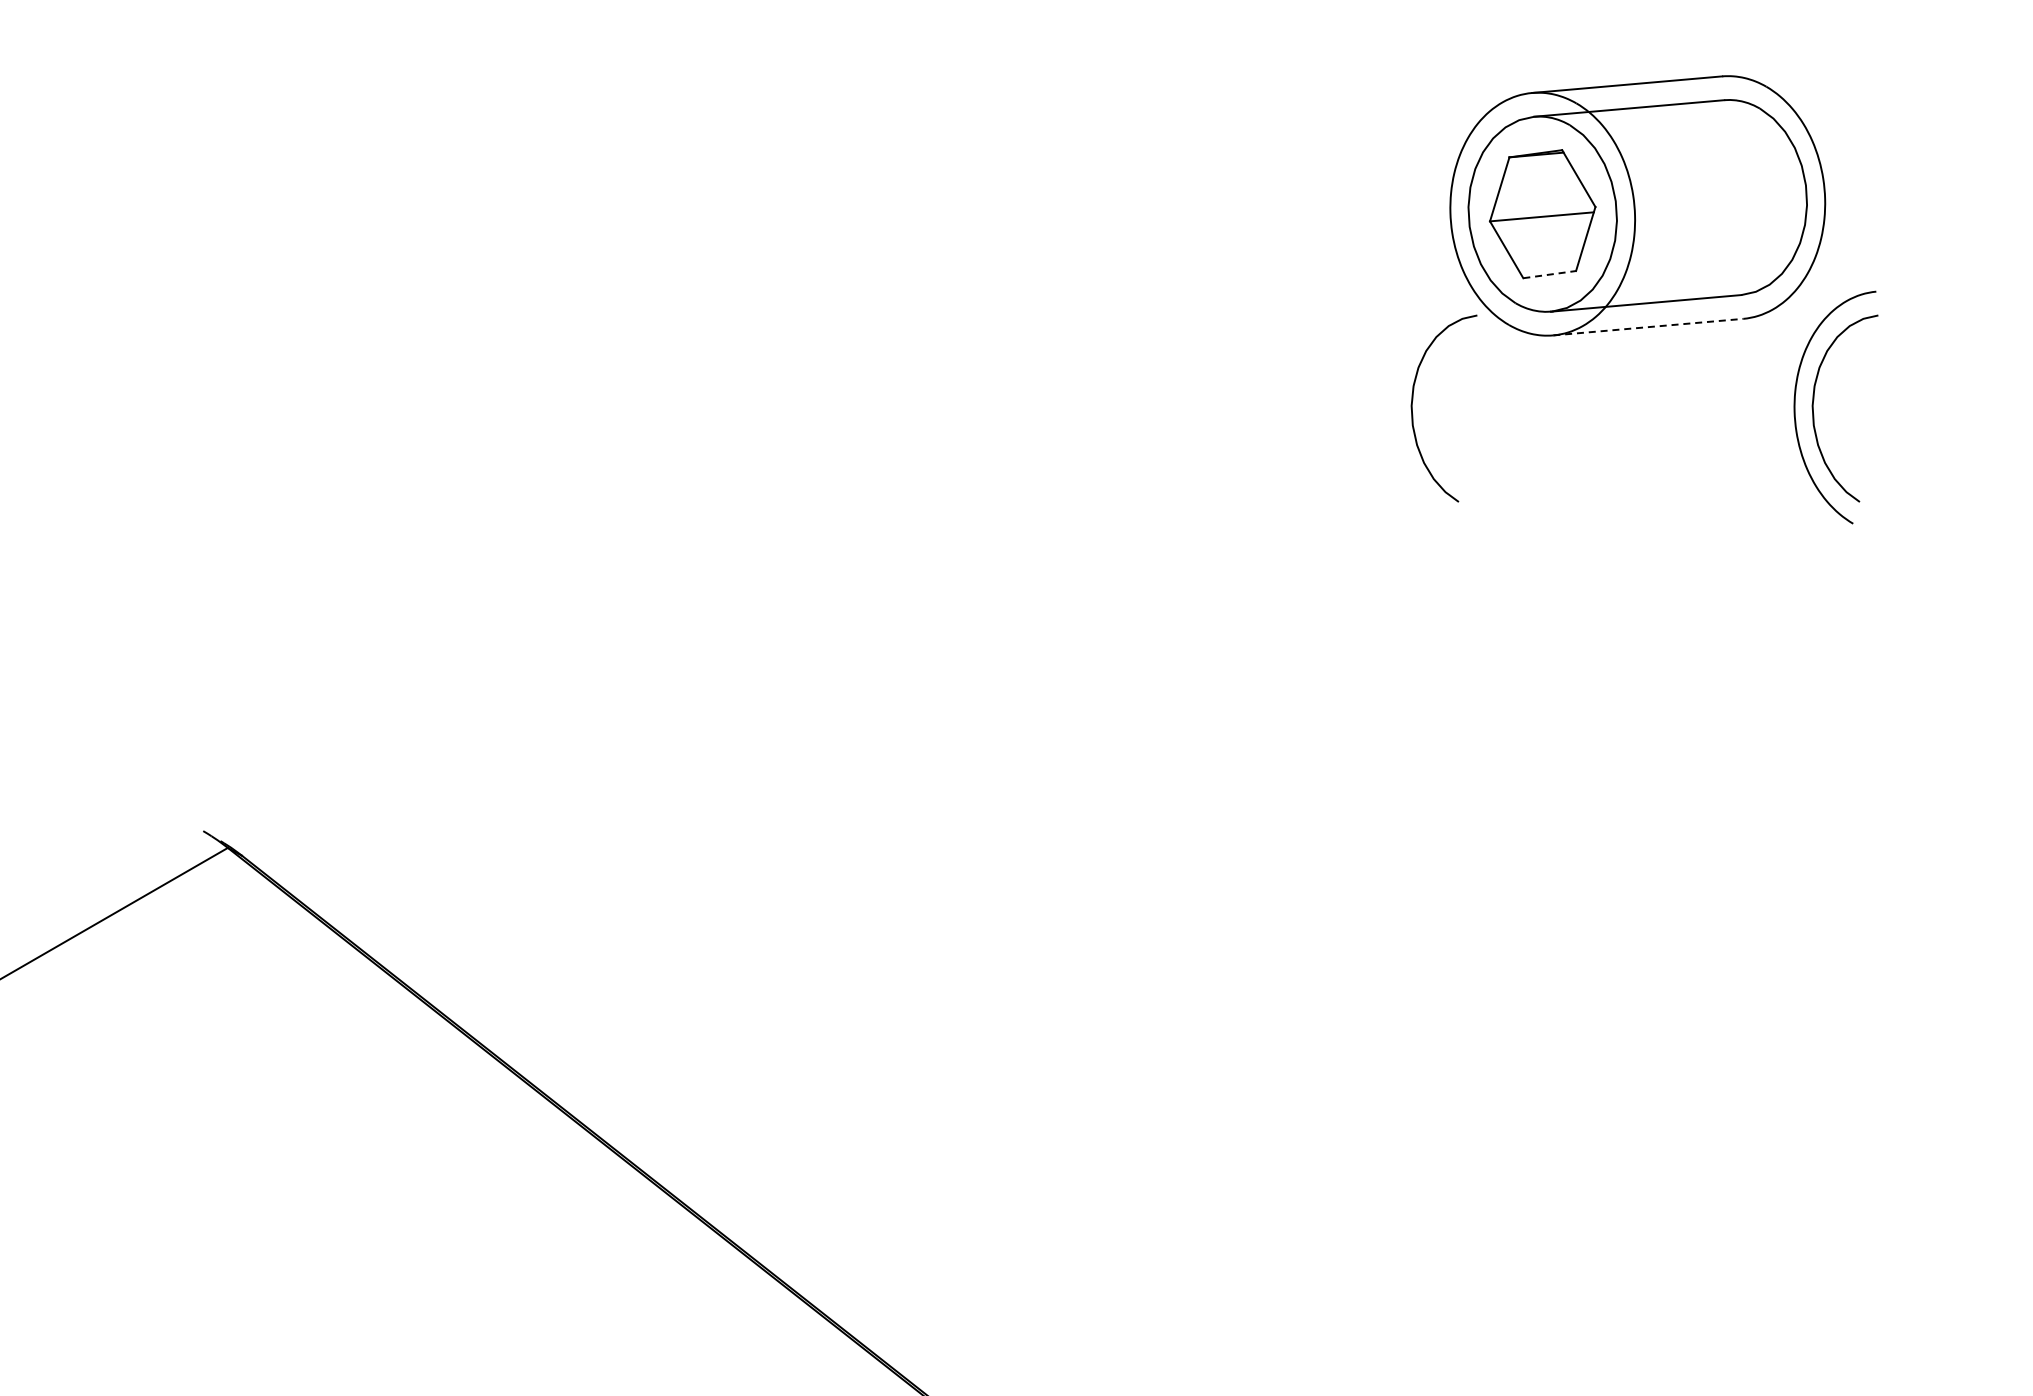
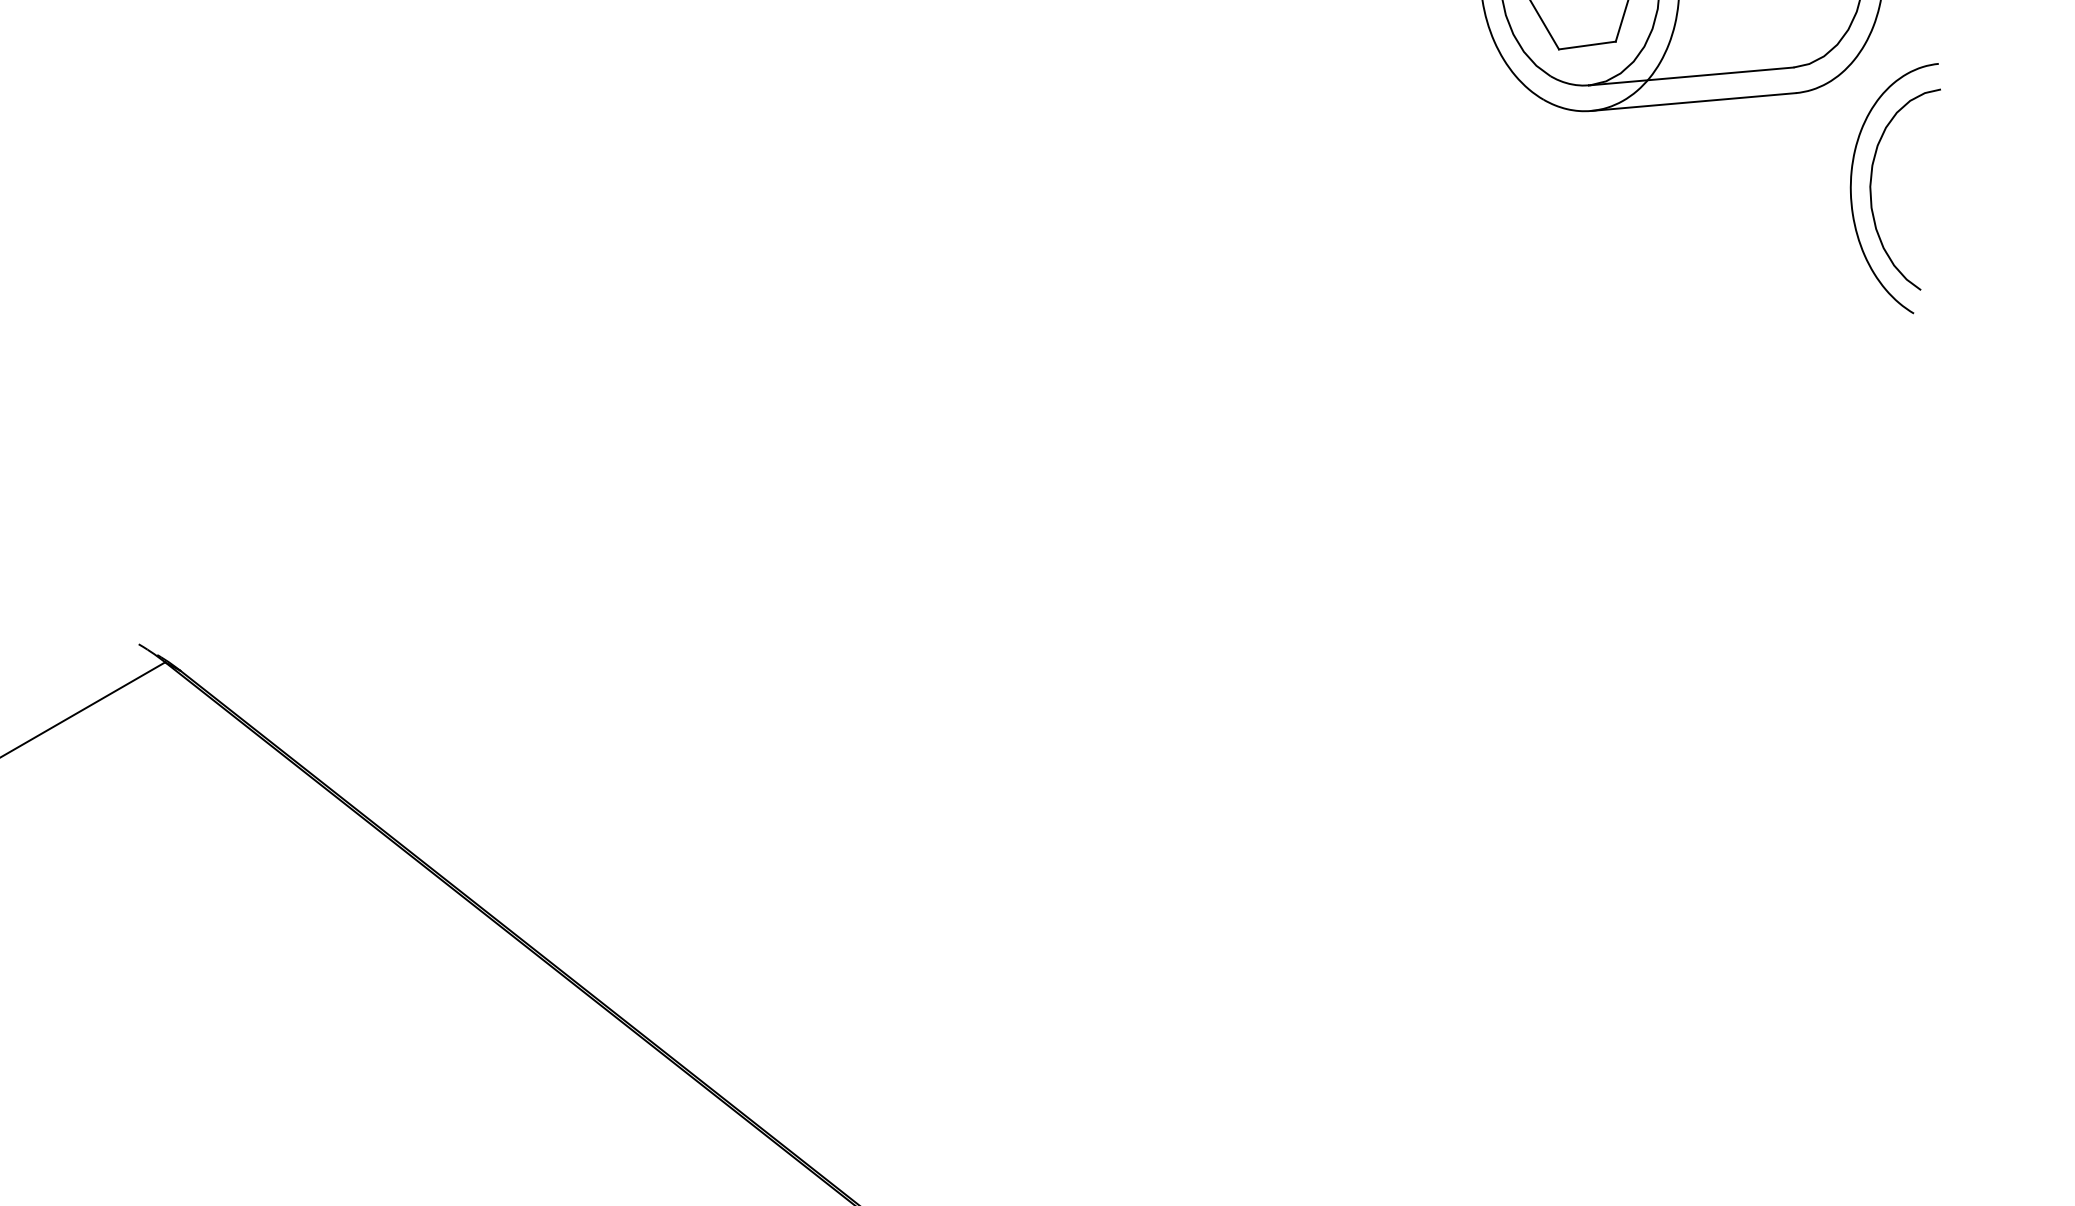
line: (1549, 274) -> (1587, 45), dashed -> solid
line: (1648, 327) -> (1693, 102), dashed -> solid
curve: (1413, 414) -> (1440, 196), removed

